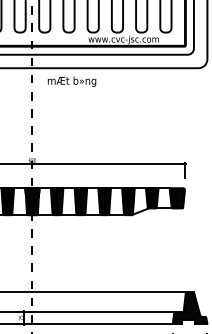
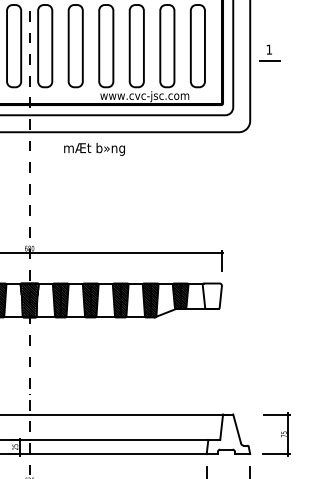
text: (71, 81) -> (94, 148), moved
hatch: (176, 197) -> (211, 295), removed
hatch: (189, 308) -> (227, 434), removed

